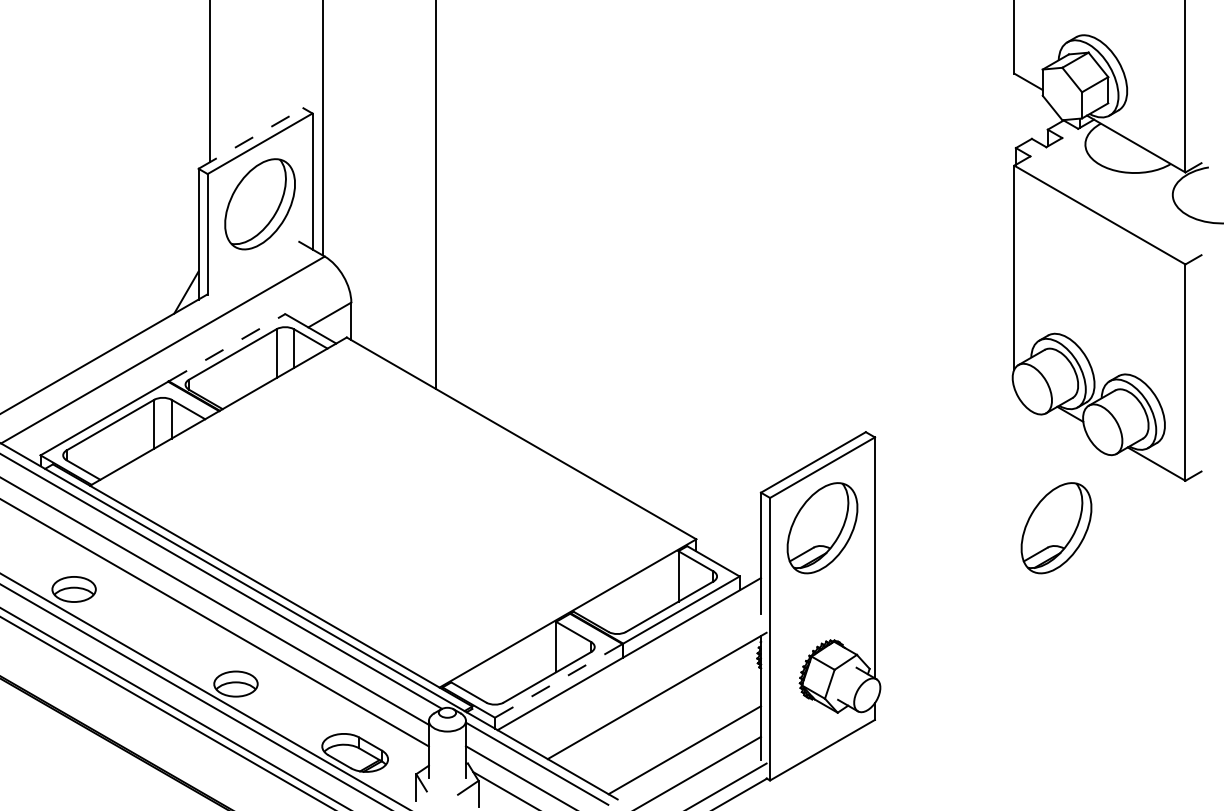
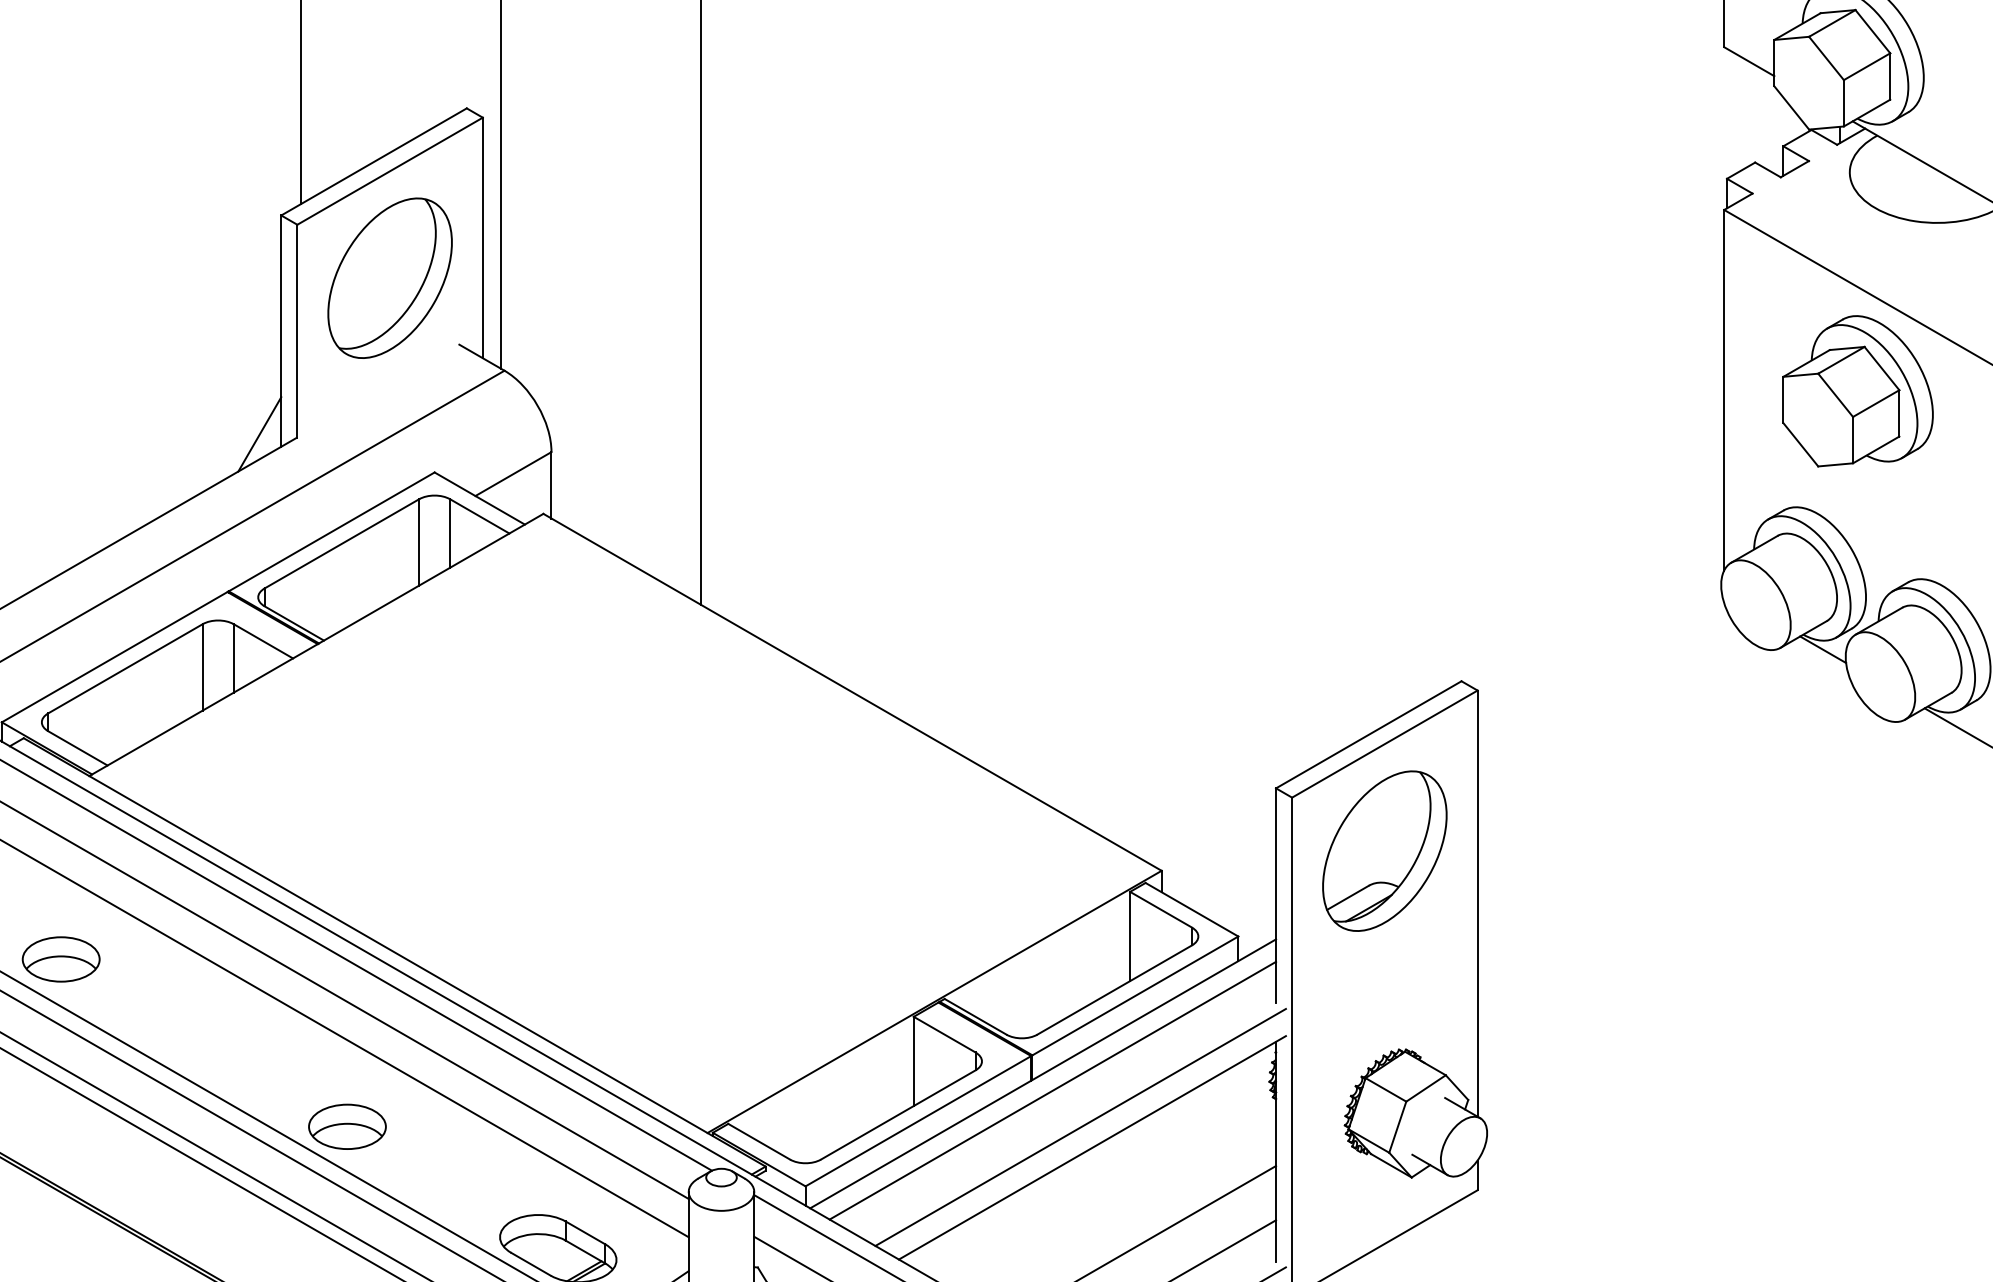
line: (251, 138) -> (374, 161), dashed -> solid
part: (1089, 267) -> (1857, 390), added
line: (227, 347) -> (332, 531), dashed -> solid
part: (1056, 528) -> (1798, 851), removed
line: (634, 663) -> (1052, 1090), added
line: (558, 680) -> (917, 1120), dashed -> solid
line: (650, 684) -> (1080, 1127), added

